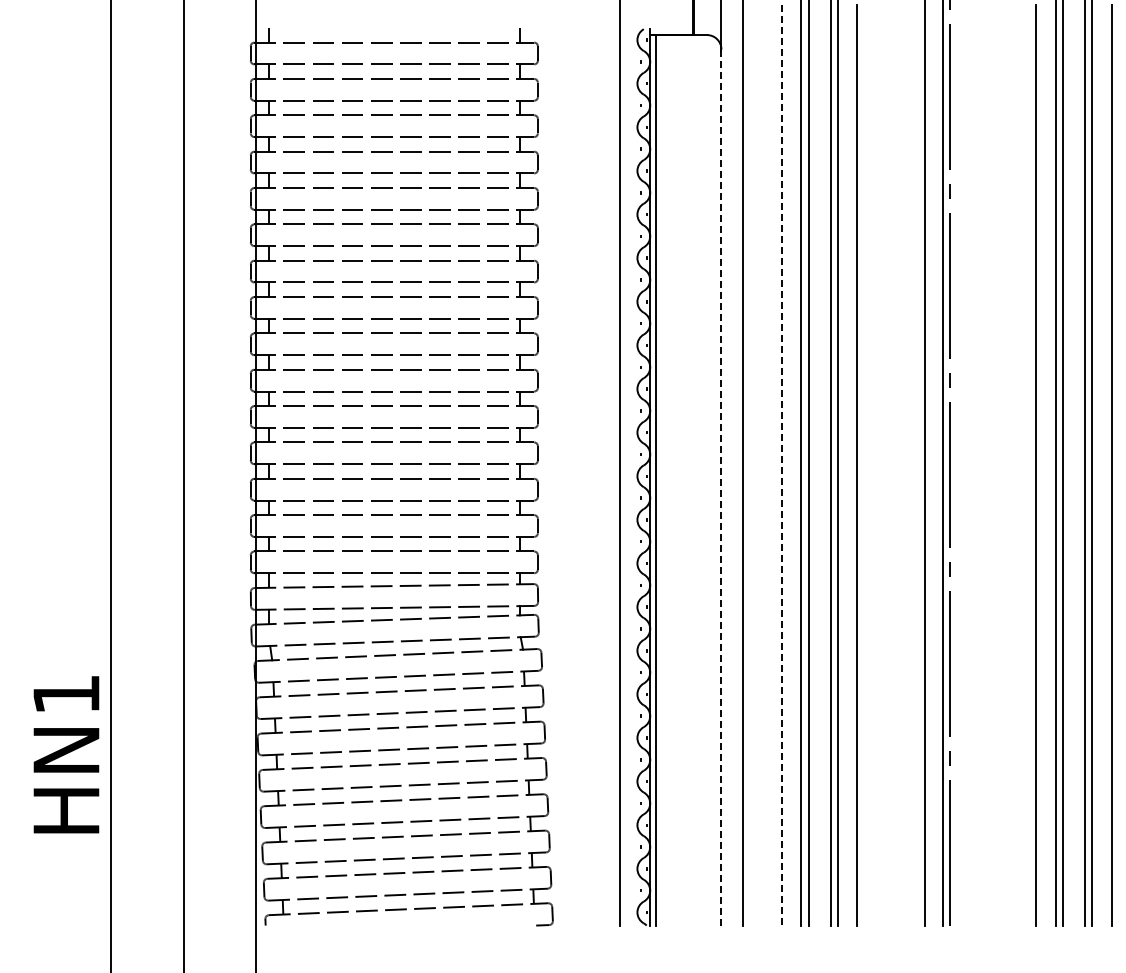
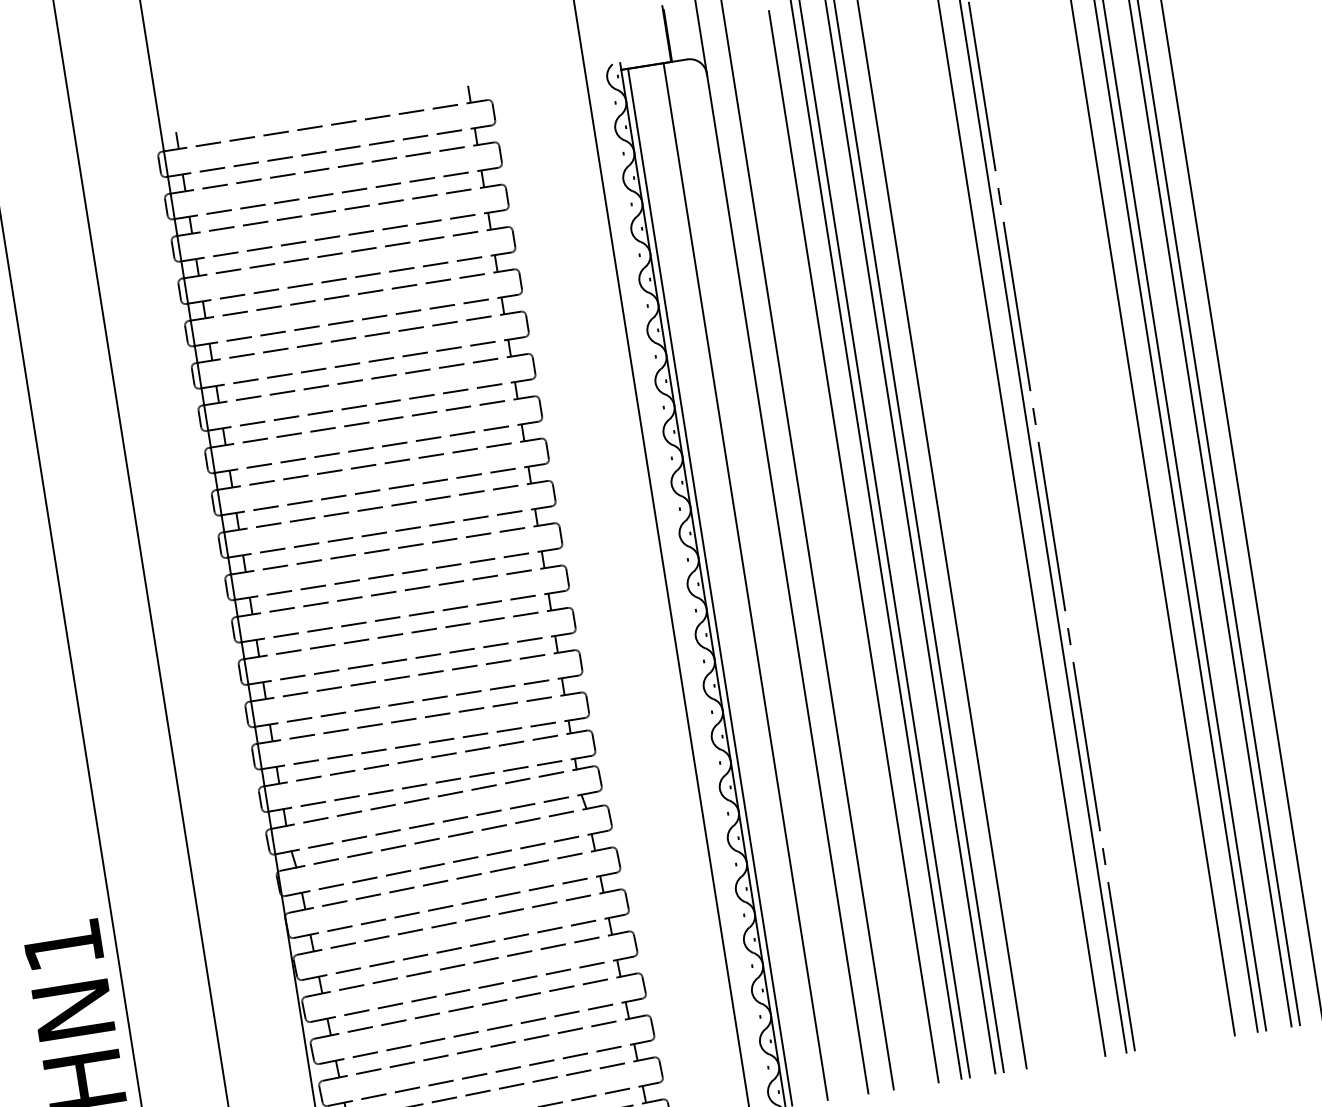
line: (781, 466) -> (853, 547), dashed -> solid
line: (686, 480) -> (745, 581), added
line: (721, 487) -> (787, 583), dashed -> solid

